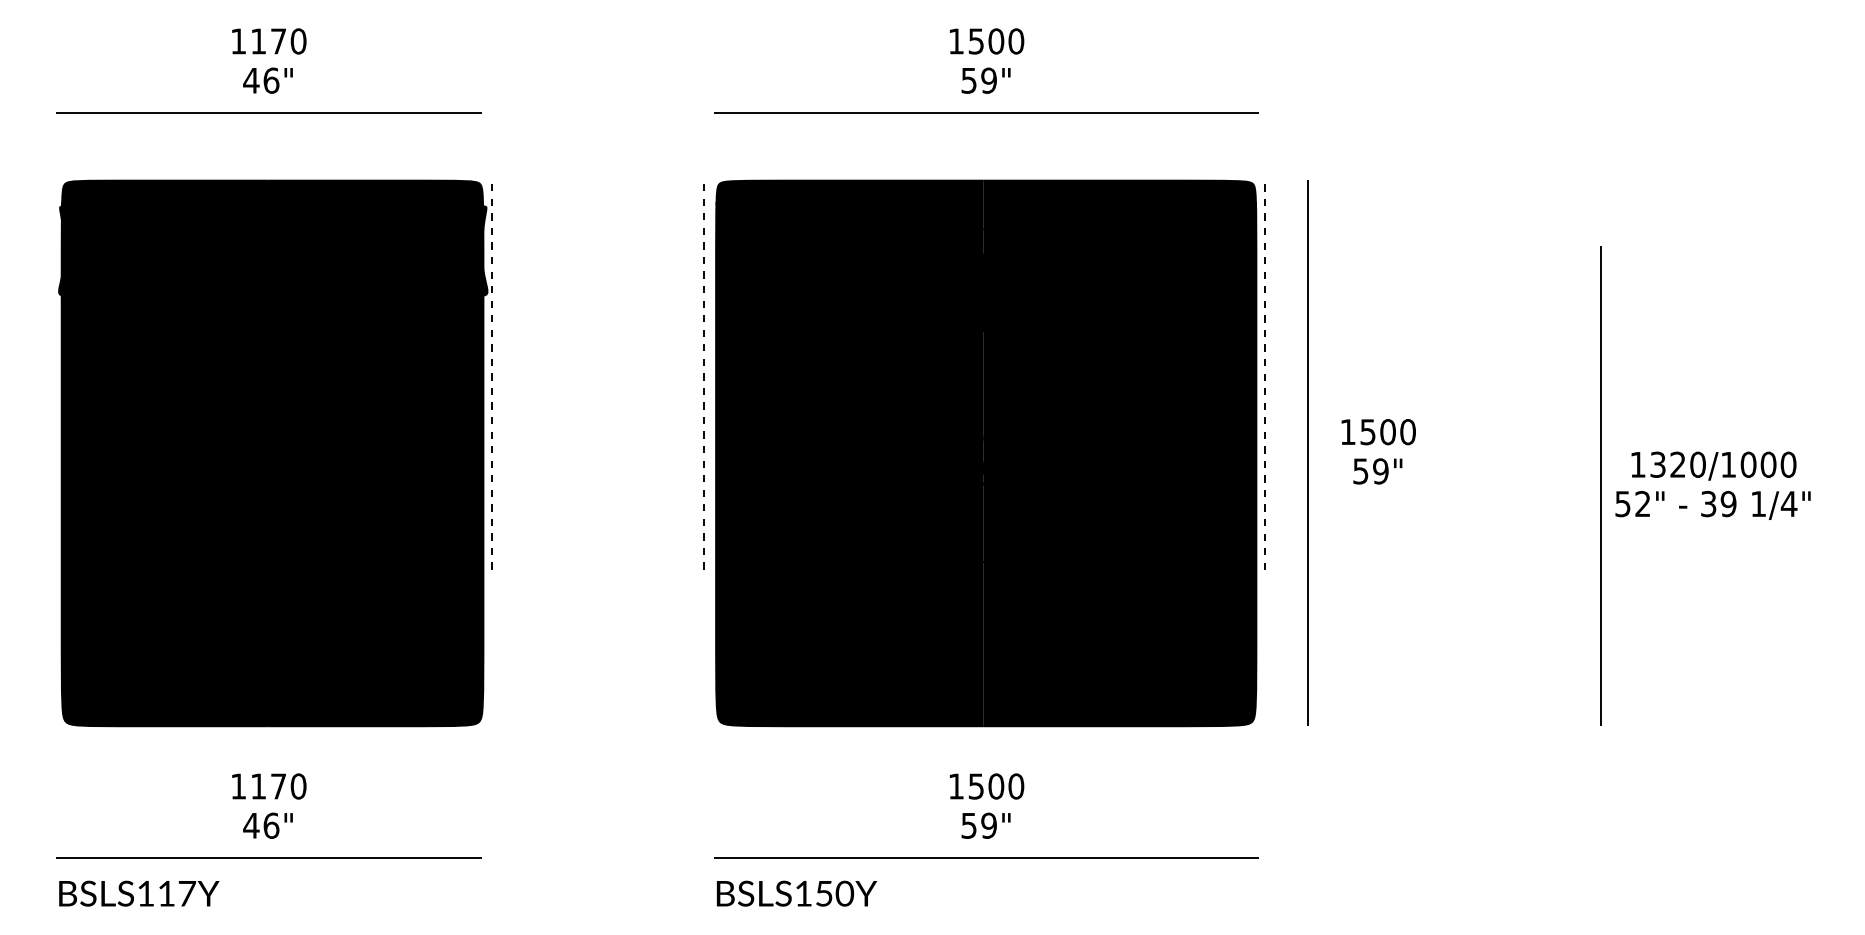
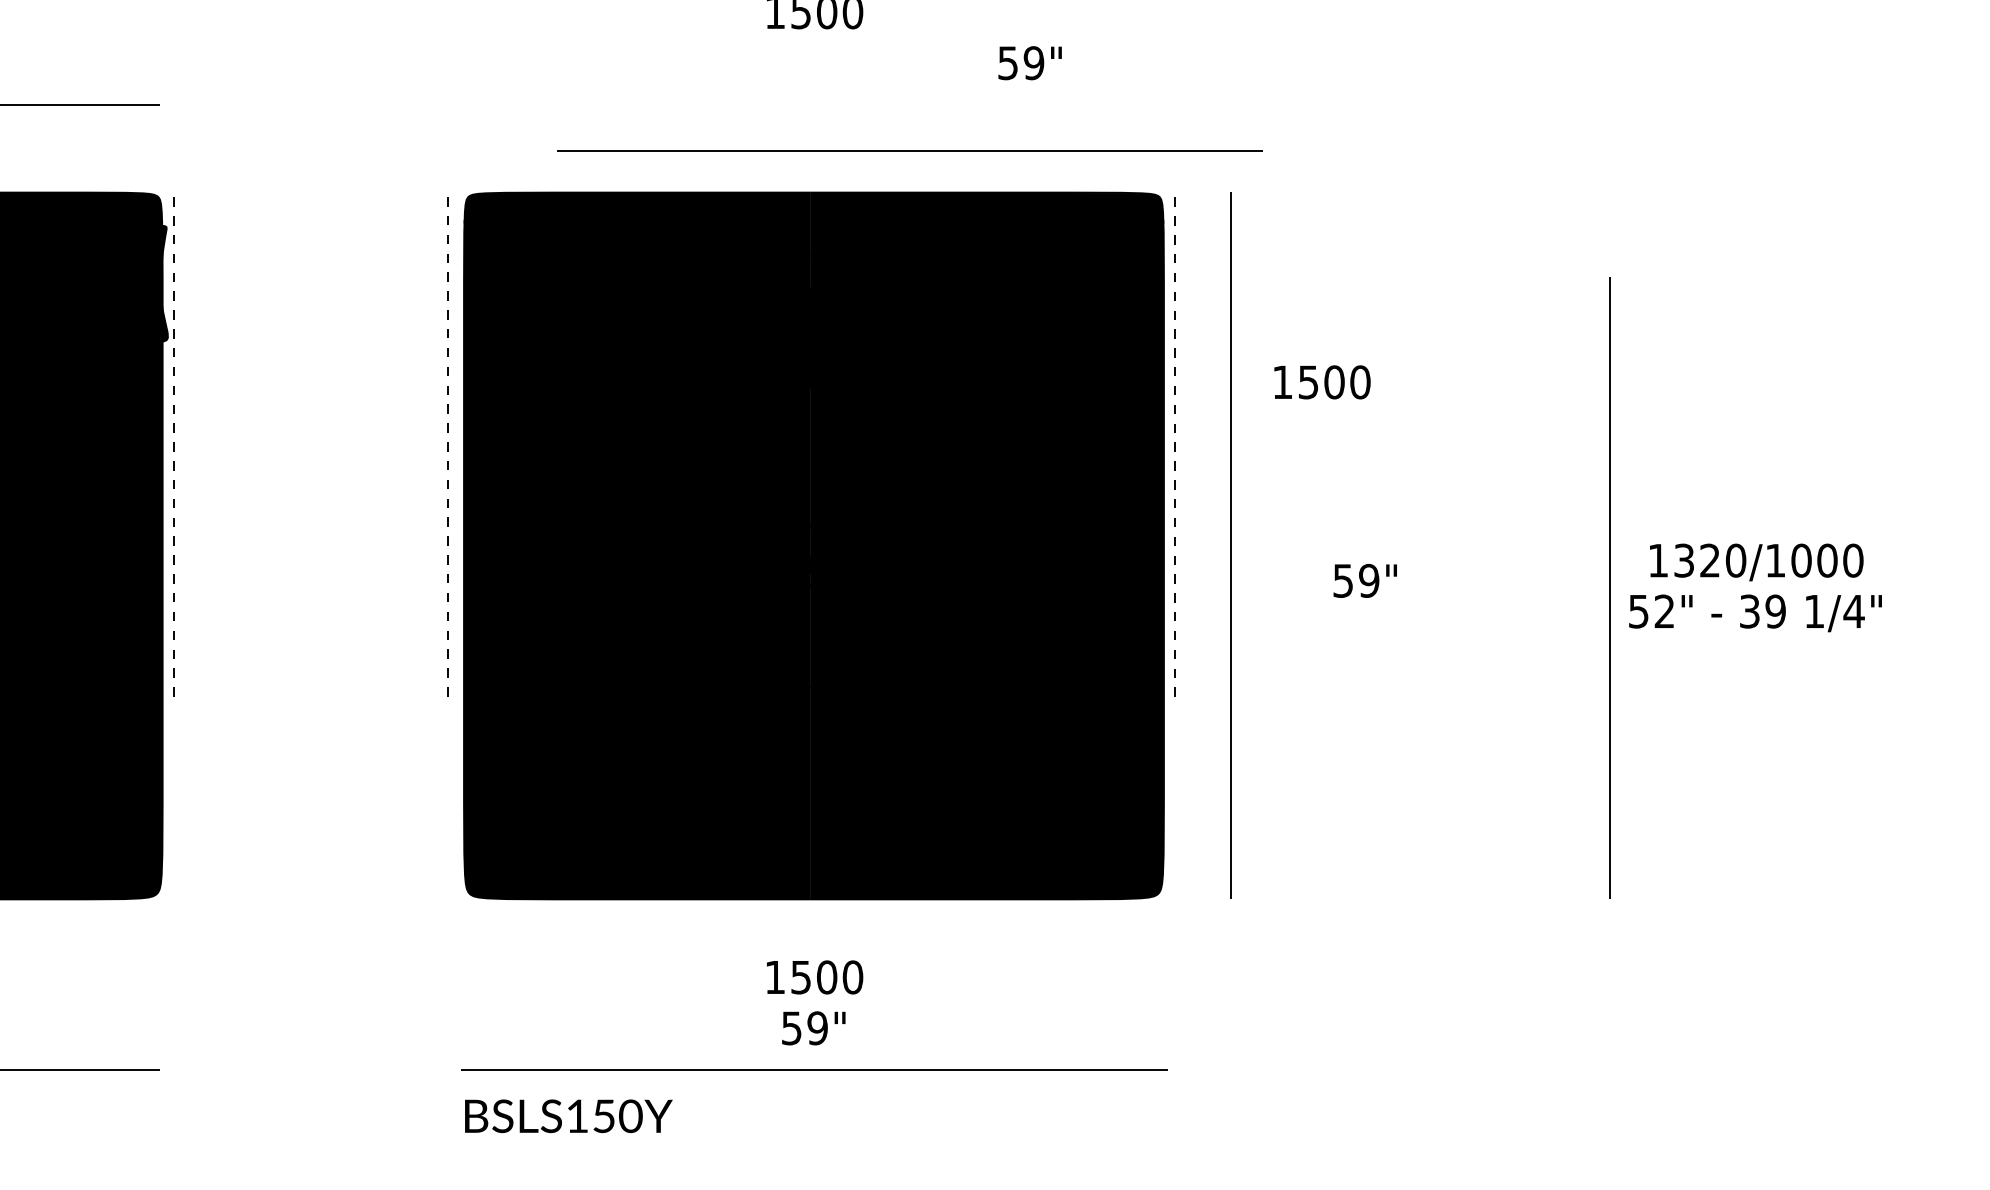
text: (985, 80) -> (1029, 62), moved
line: (986, 112) -> (910, 150), moved
text: (1378, 432) -> (1322, 382), moved
text: (1377, 471) -> (1364, 581), moved

